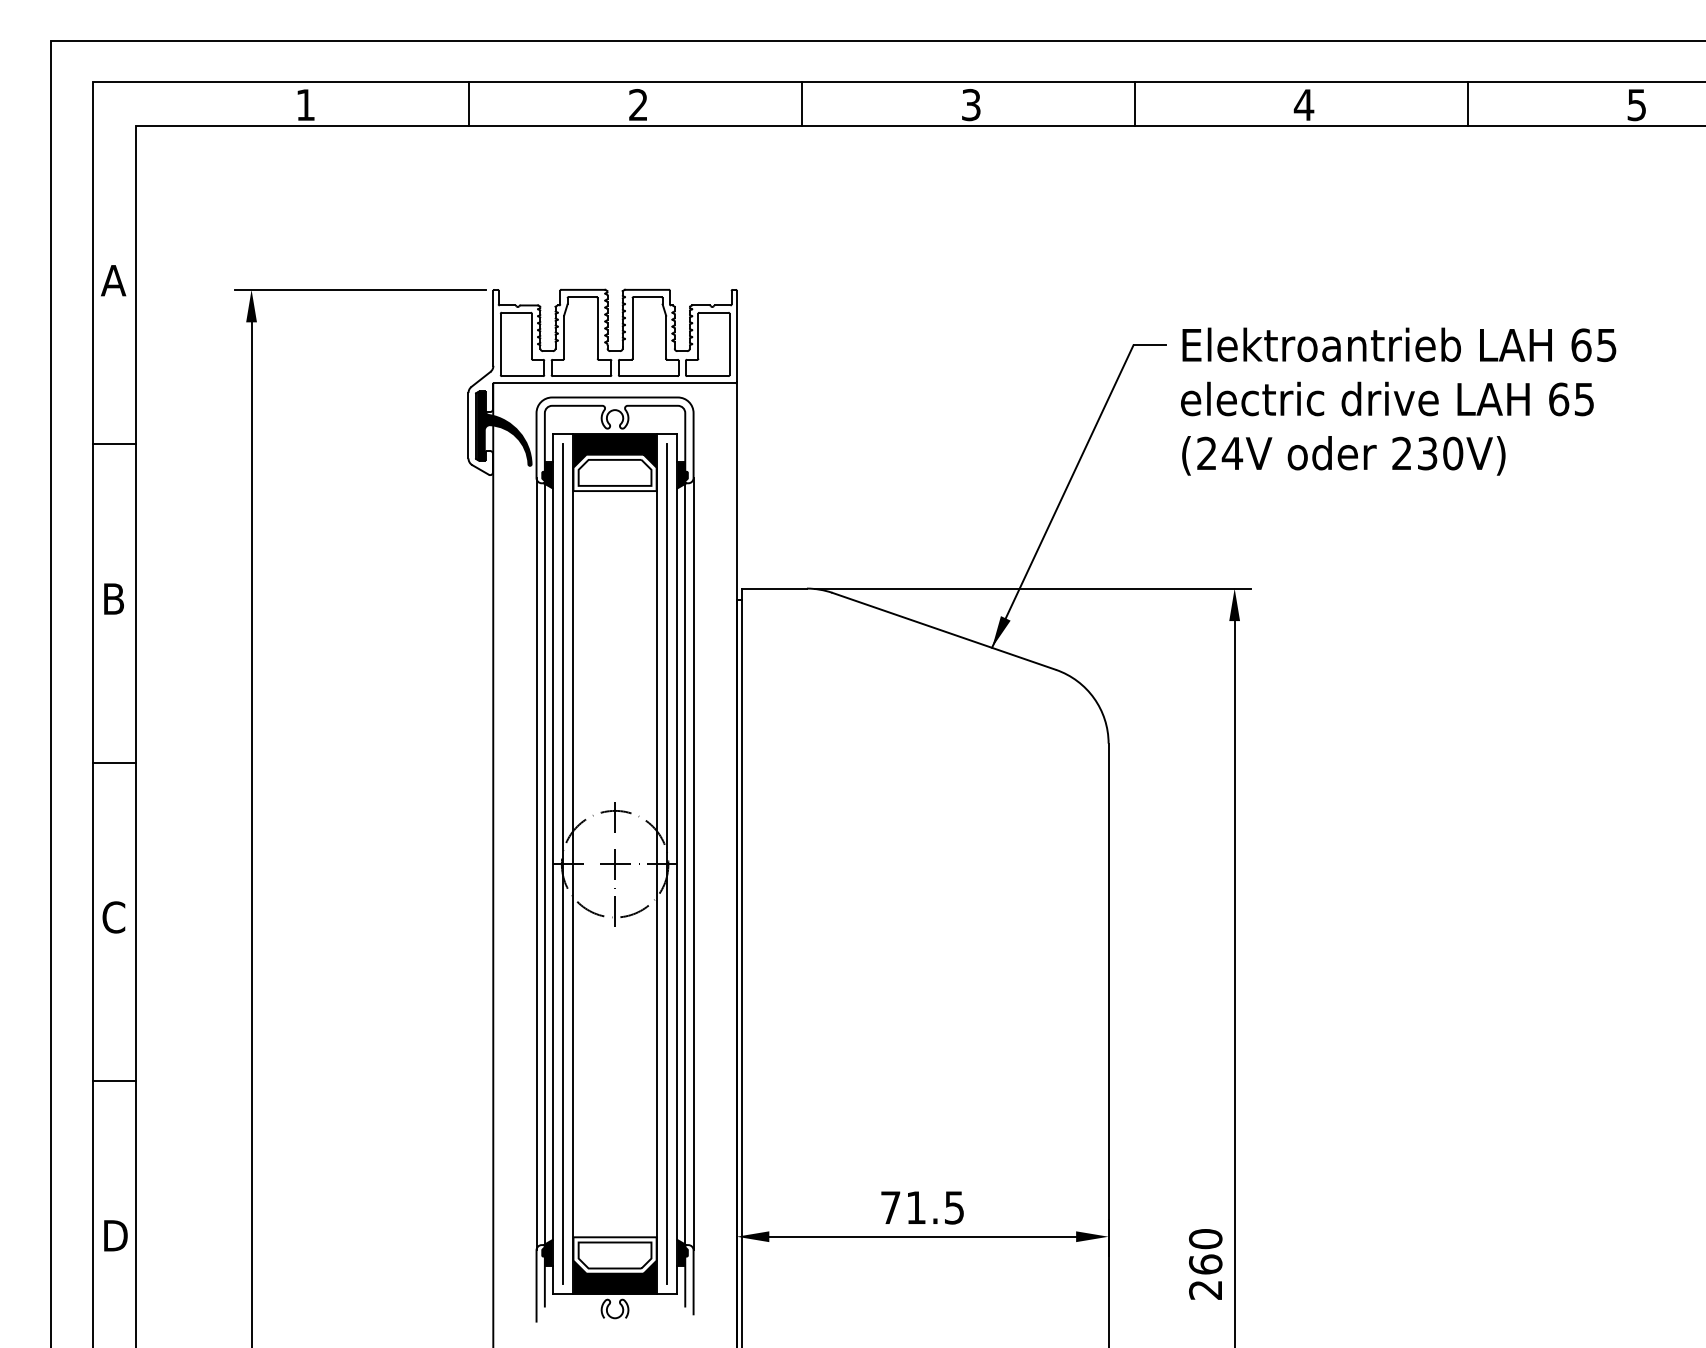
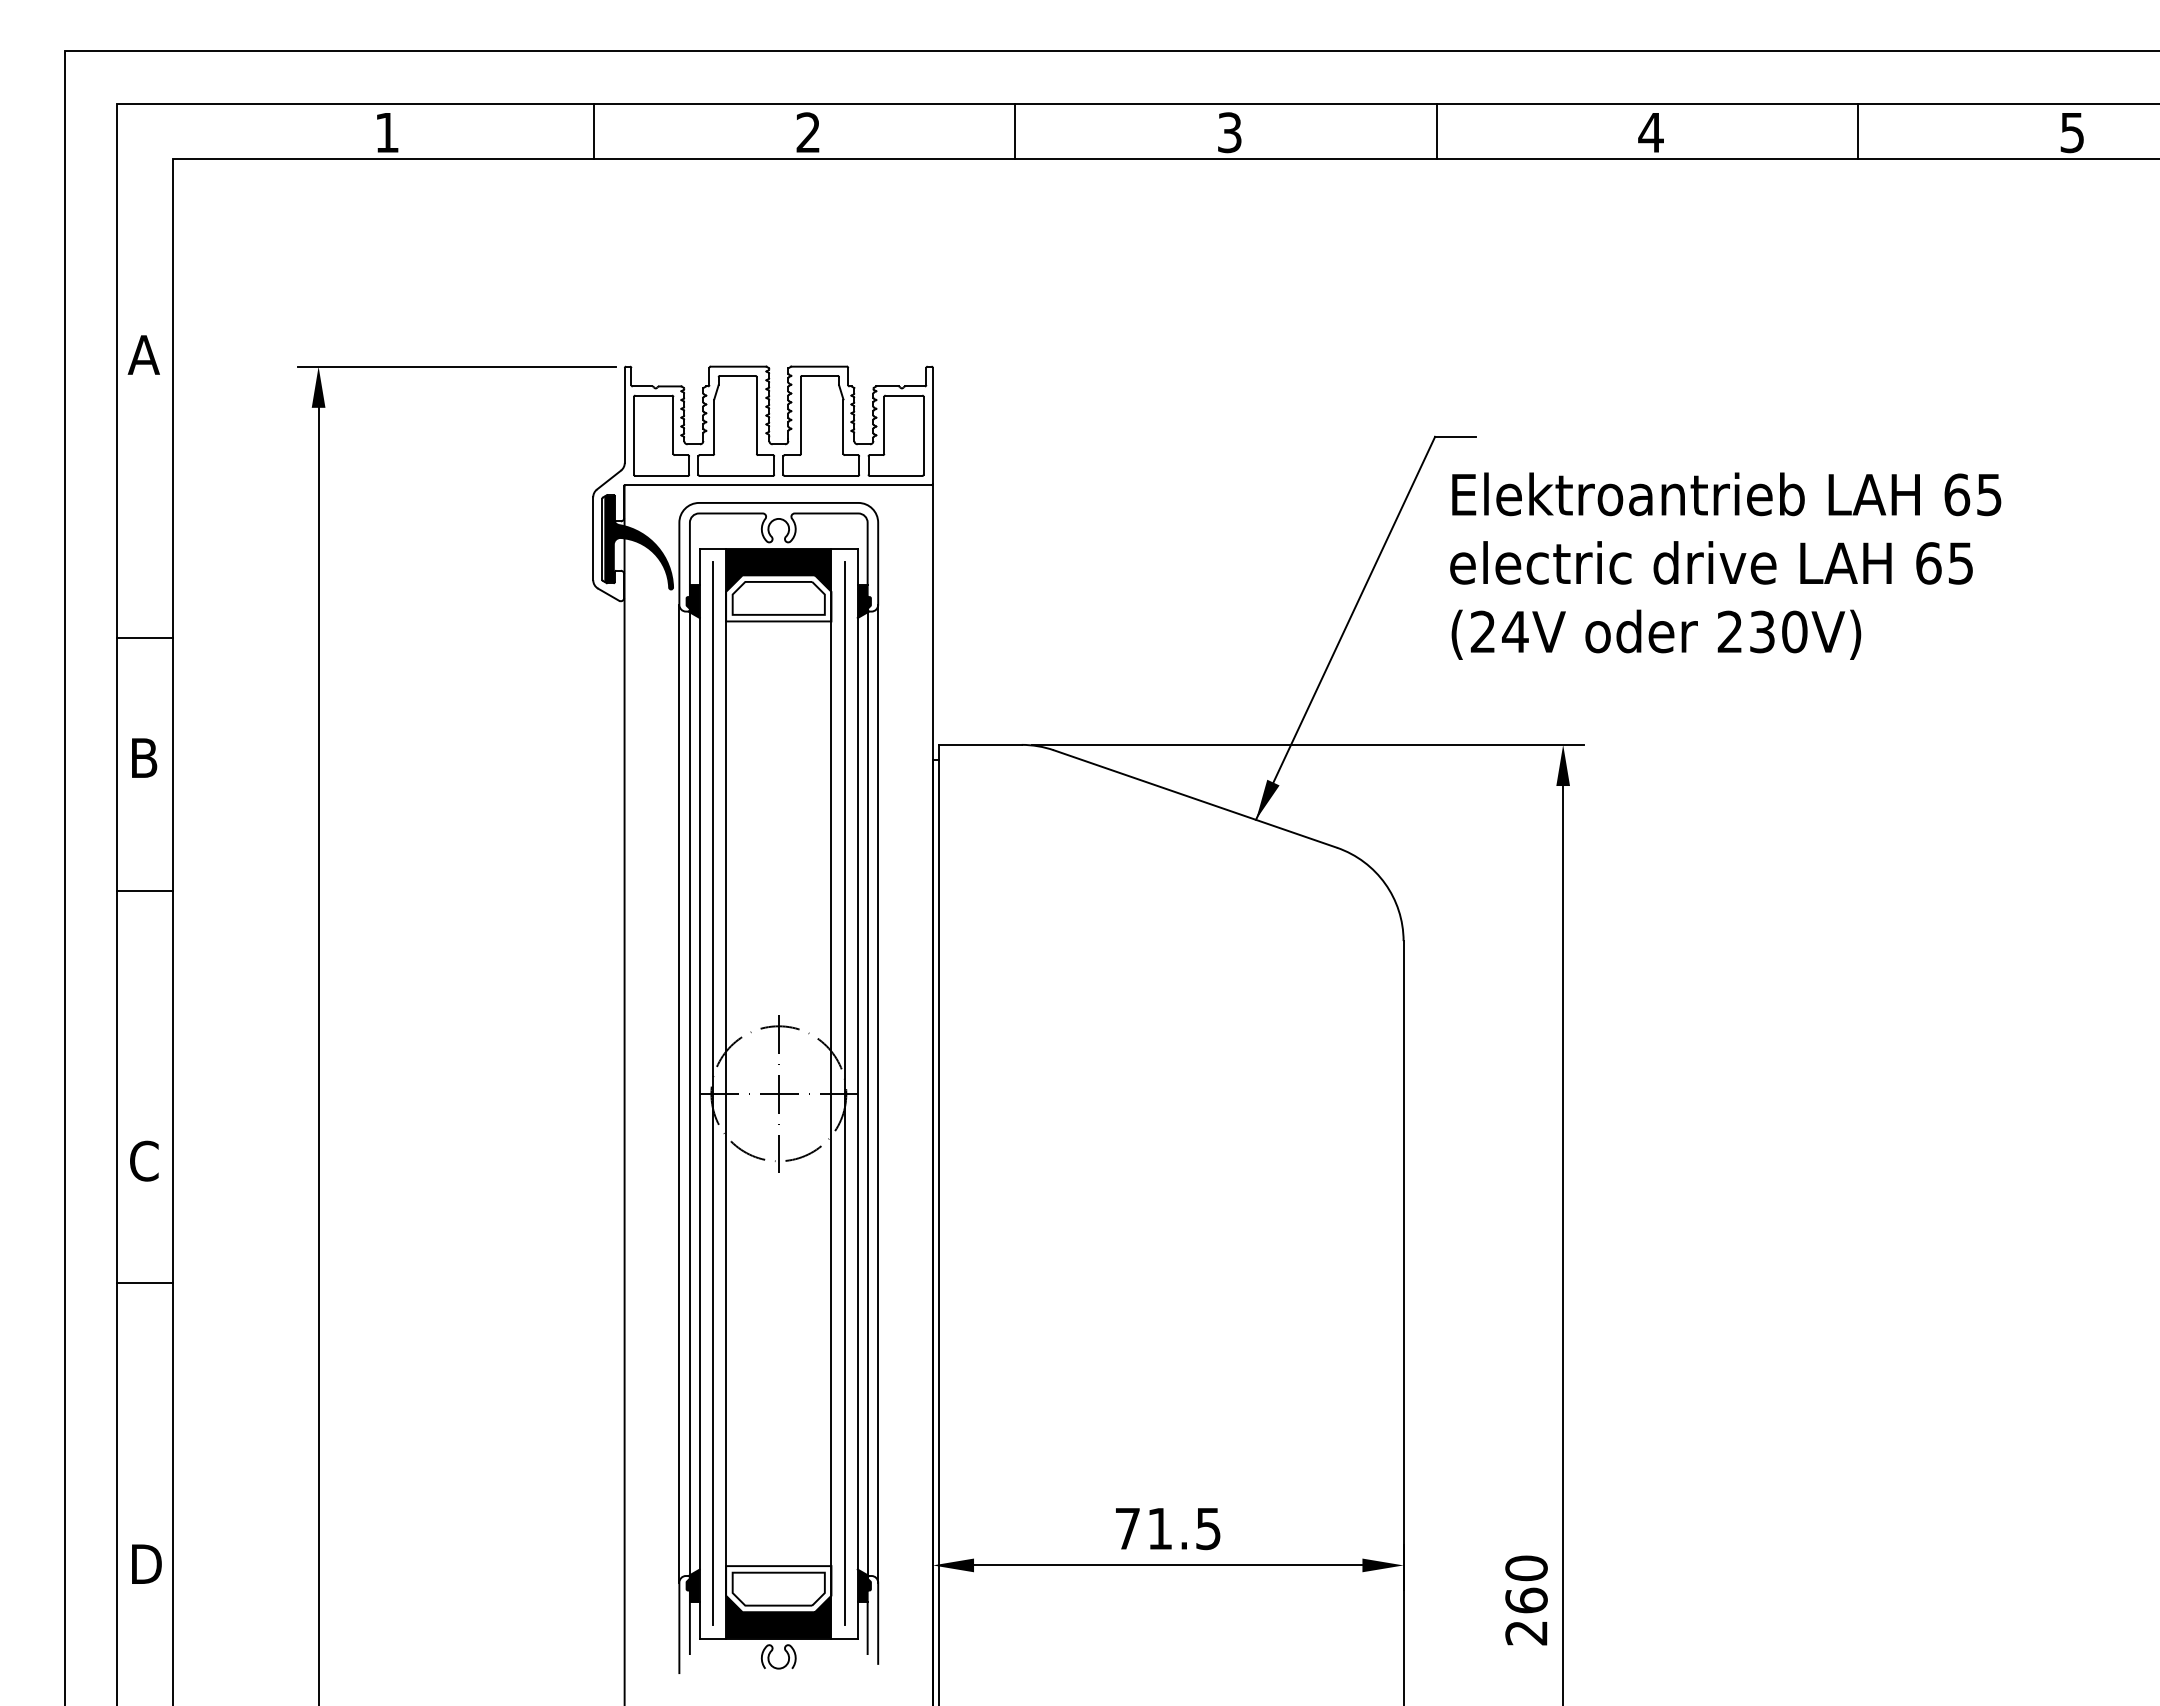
text: (1398, 401) -> (1725, 565), moved
line: (114, 444) -> (144, 638), moved
line: (114, 762) -> (144, 891), moved
line: (114, 1081) -> (144, 1283), moved

